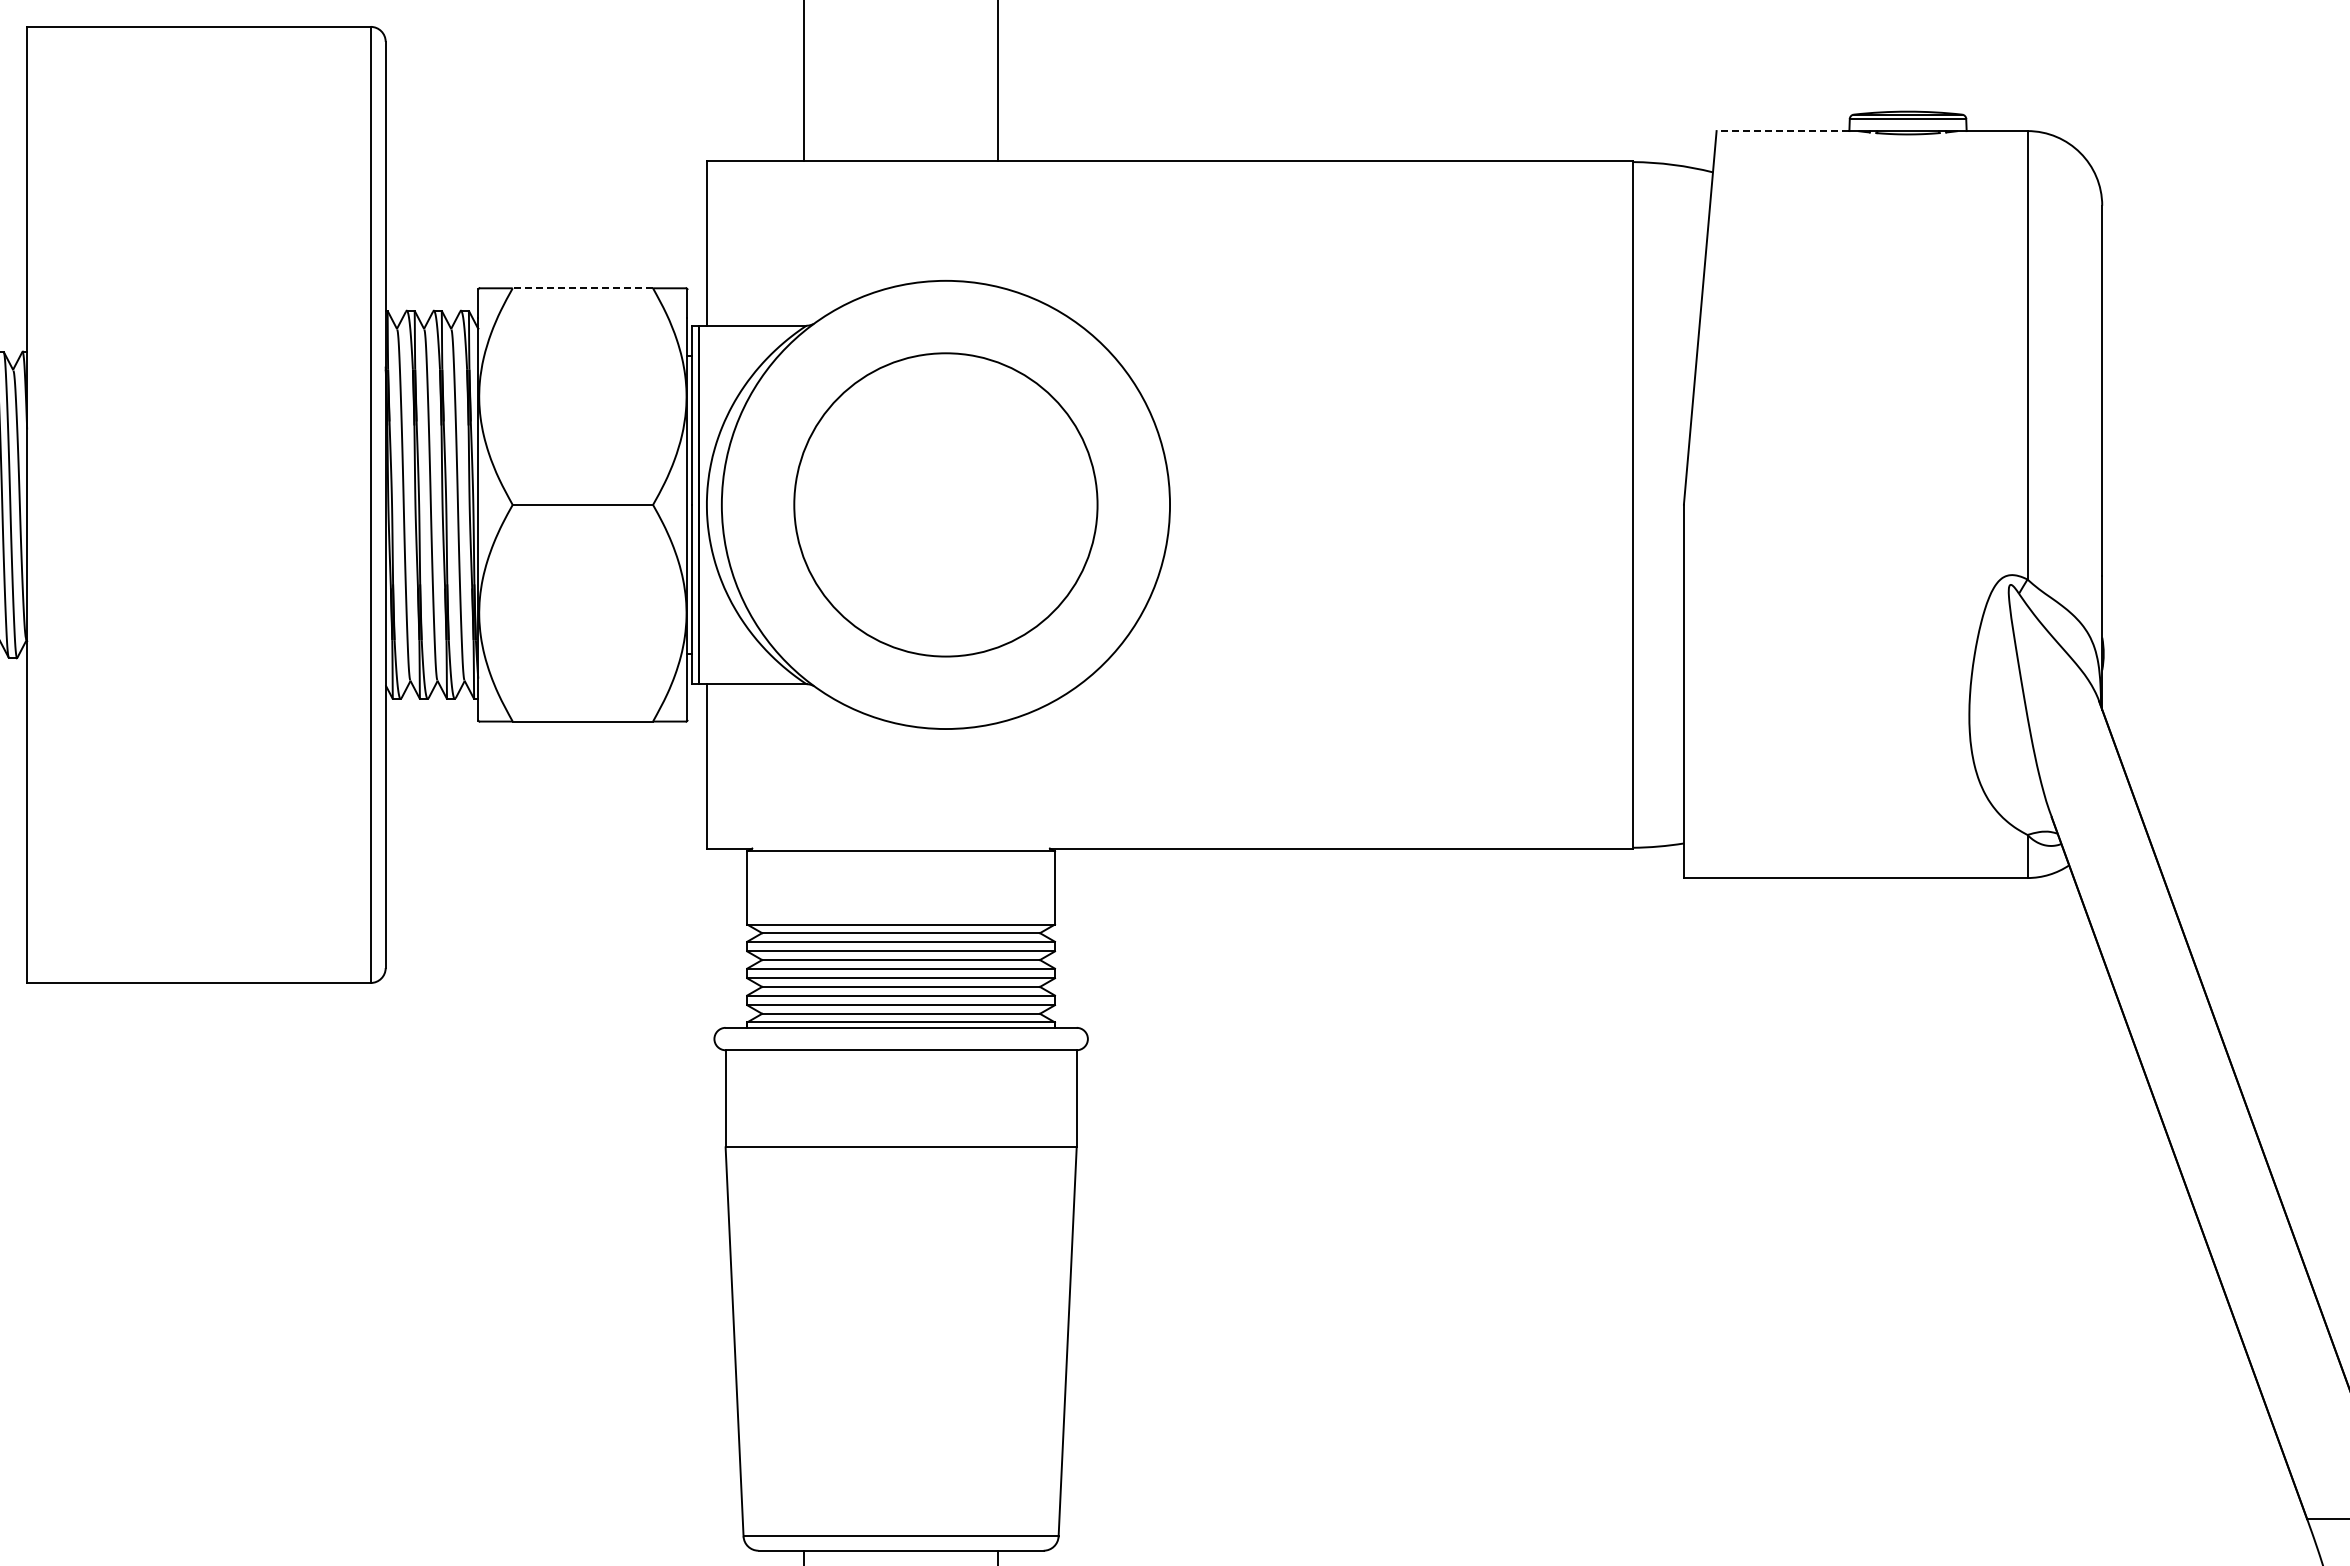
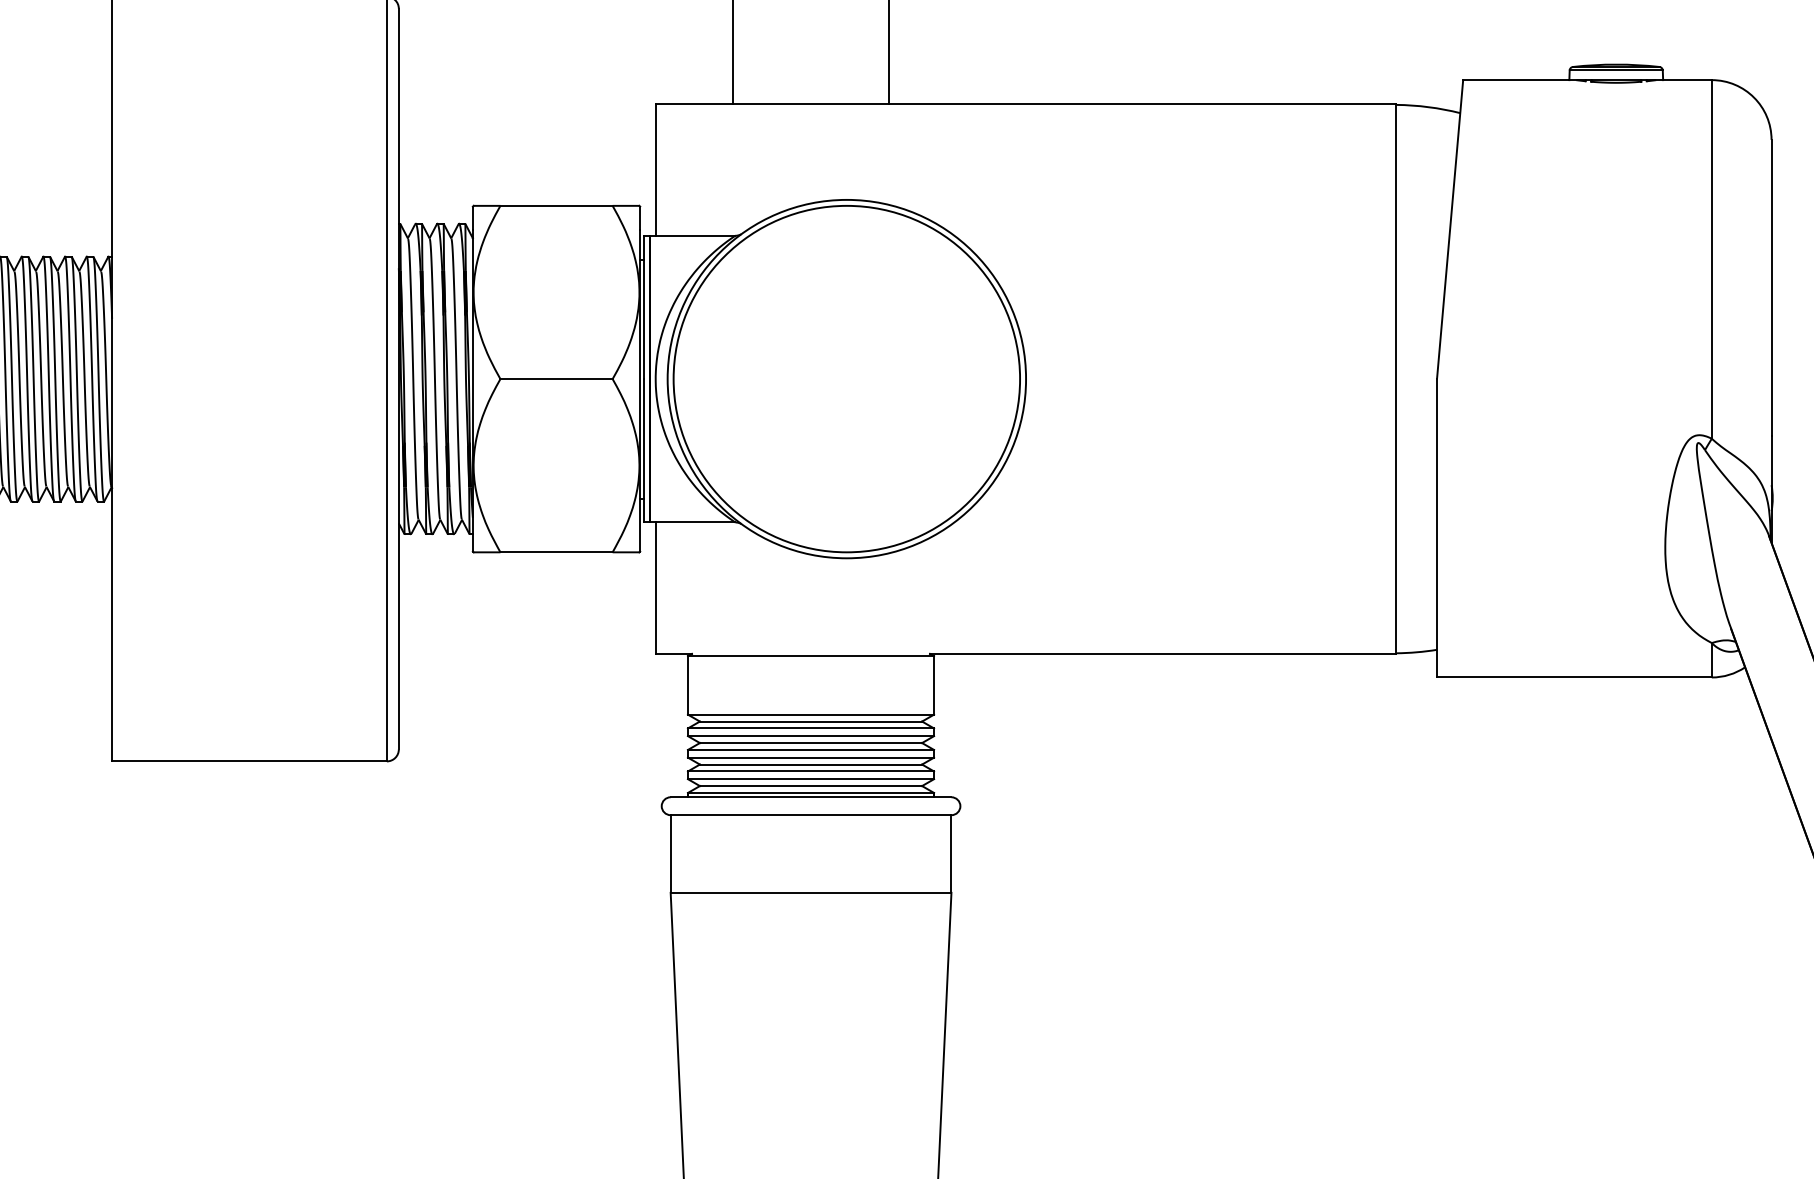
line: (1782, 131) -> (1515, 80), dashed -> solid
line: (582, 288) -> (556, 206), dashed -> solid
circle: (945, 504) -> (846, 378), size x1.43

